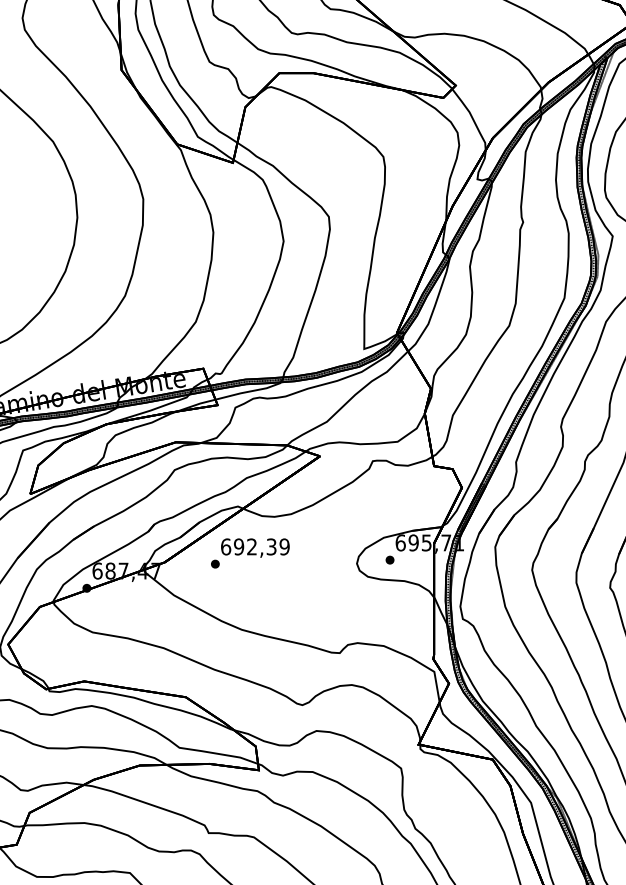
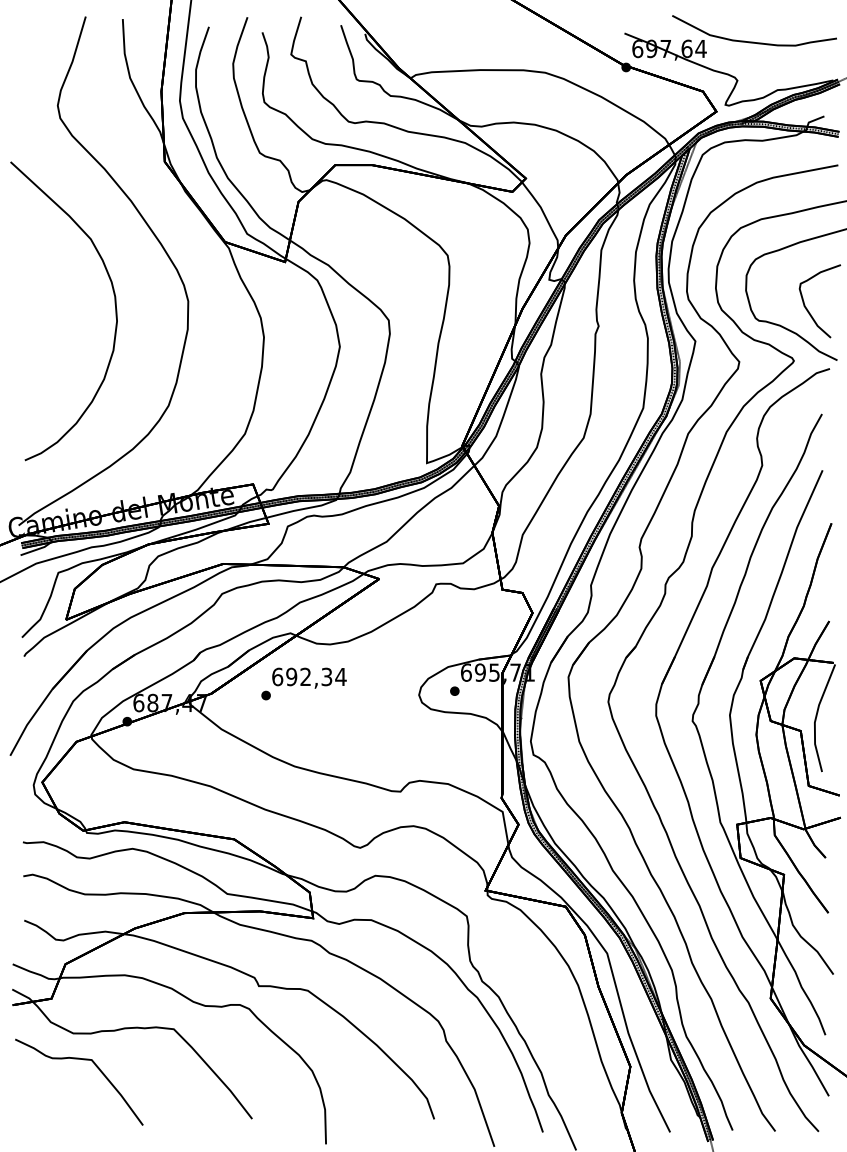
text: (284, 546) -> (340, 676), 692,39 -> 692,34

